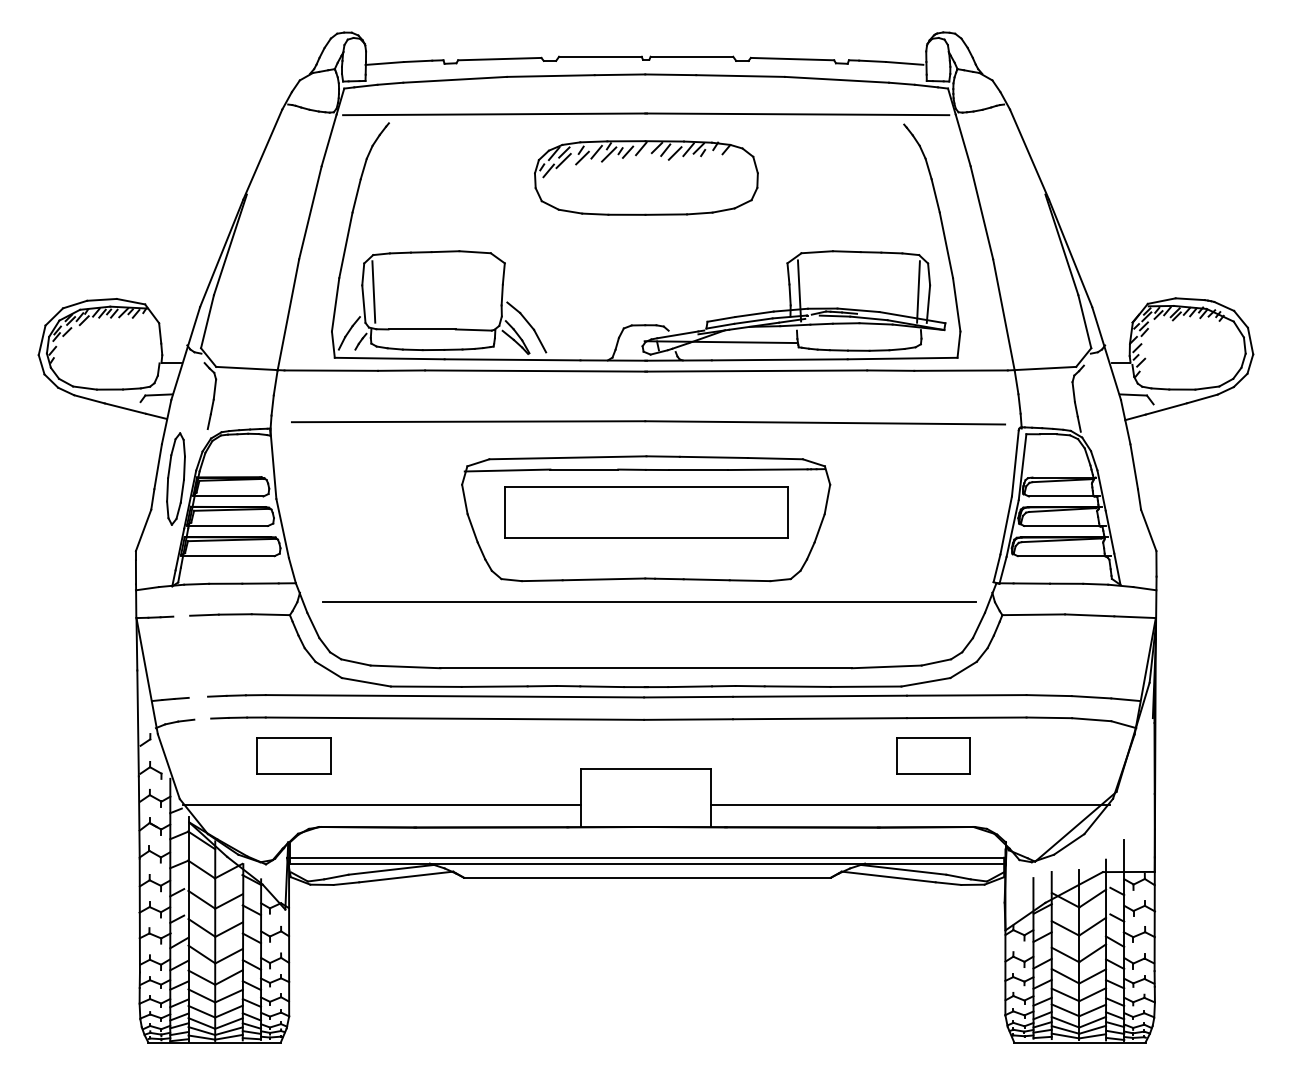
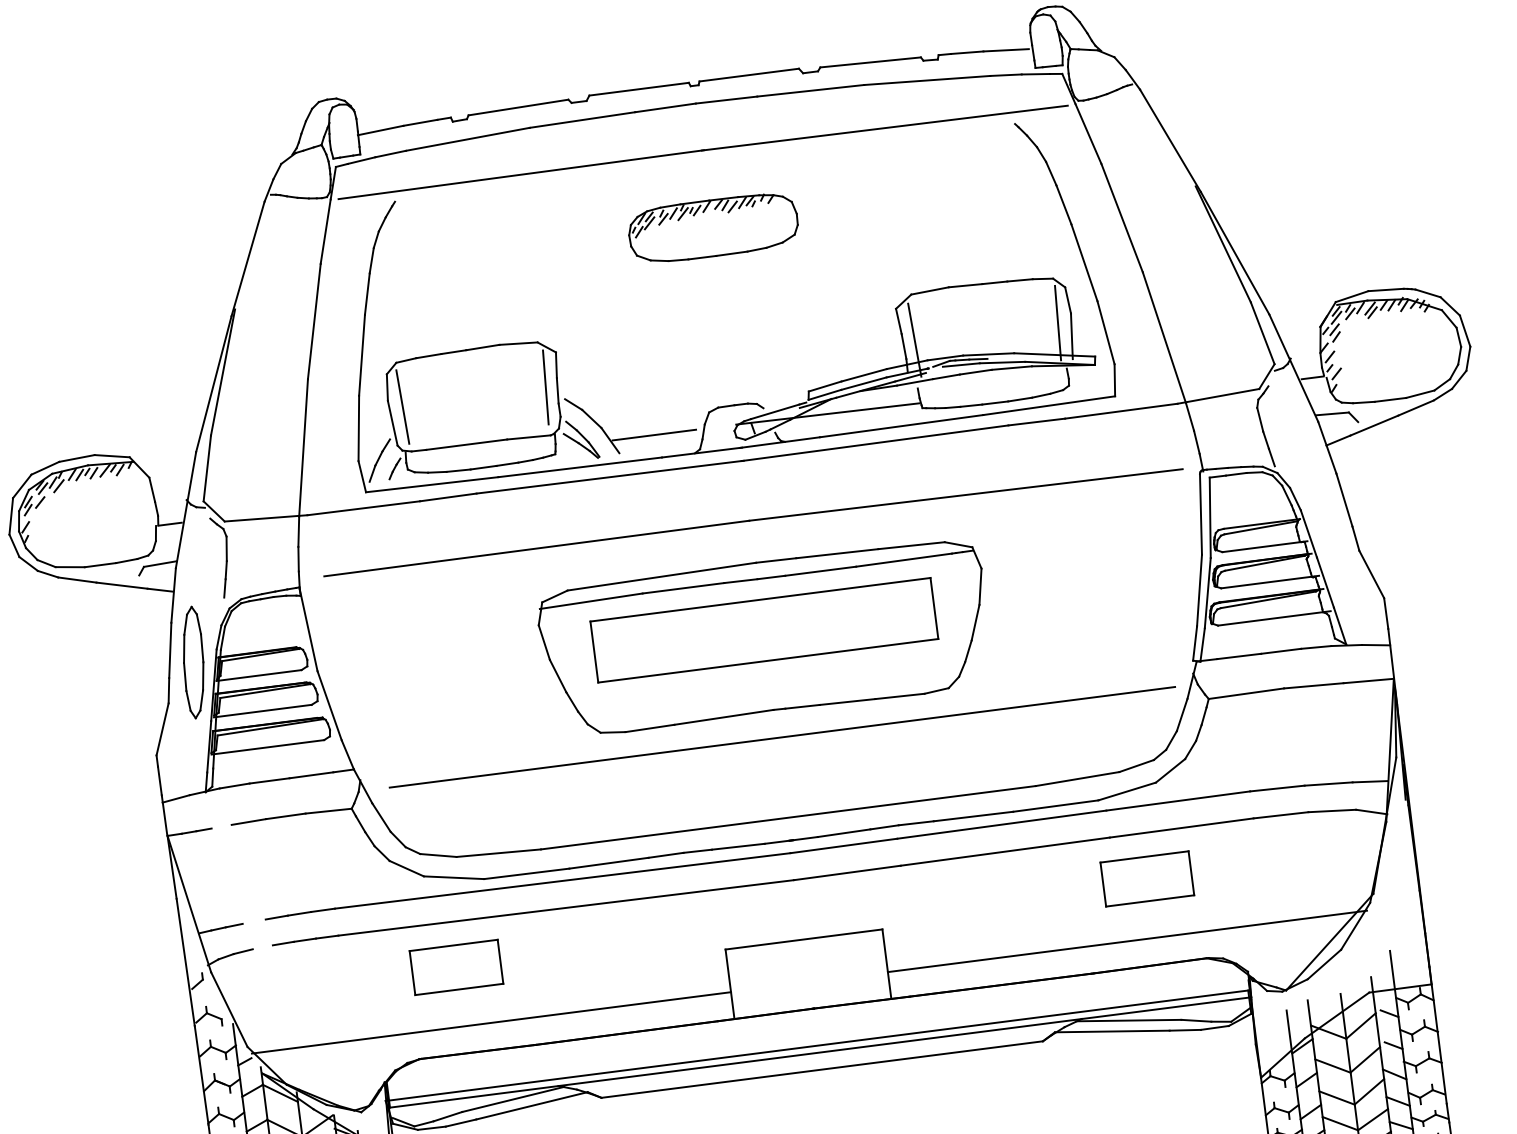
part: (646, 178) -> (713, 228), size x0.62
line: (492, 290) -> (545, 387), added
line: (576, 341) -> (654, 435), added
part: (293, 755) -> (455, 967), moved

